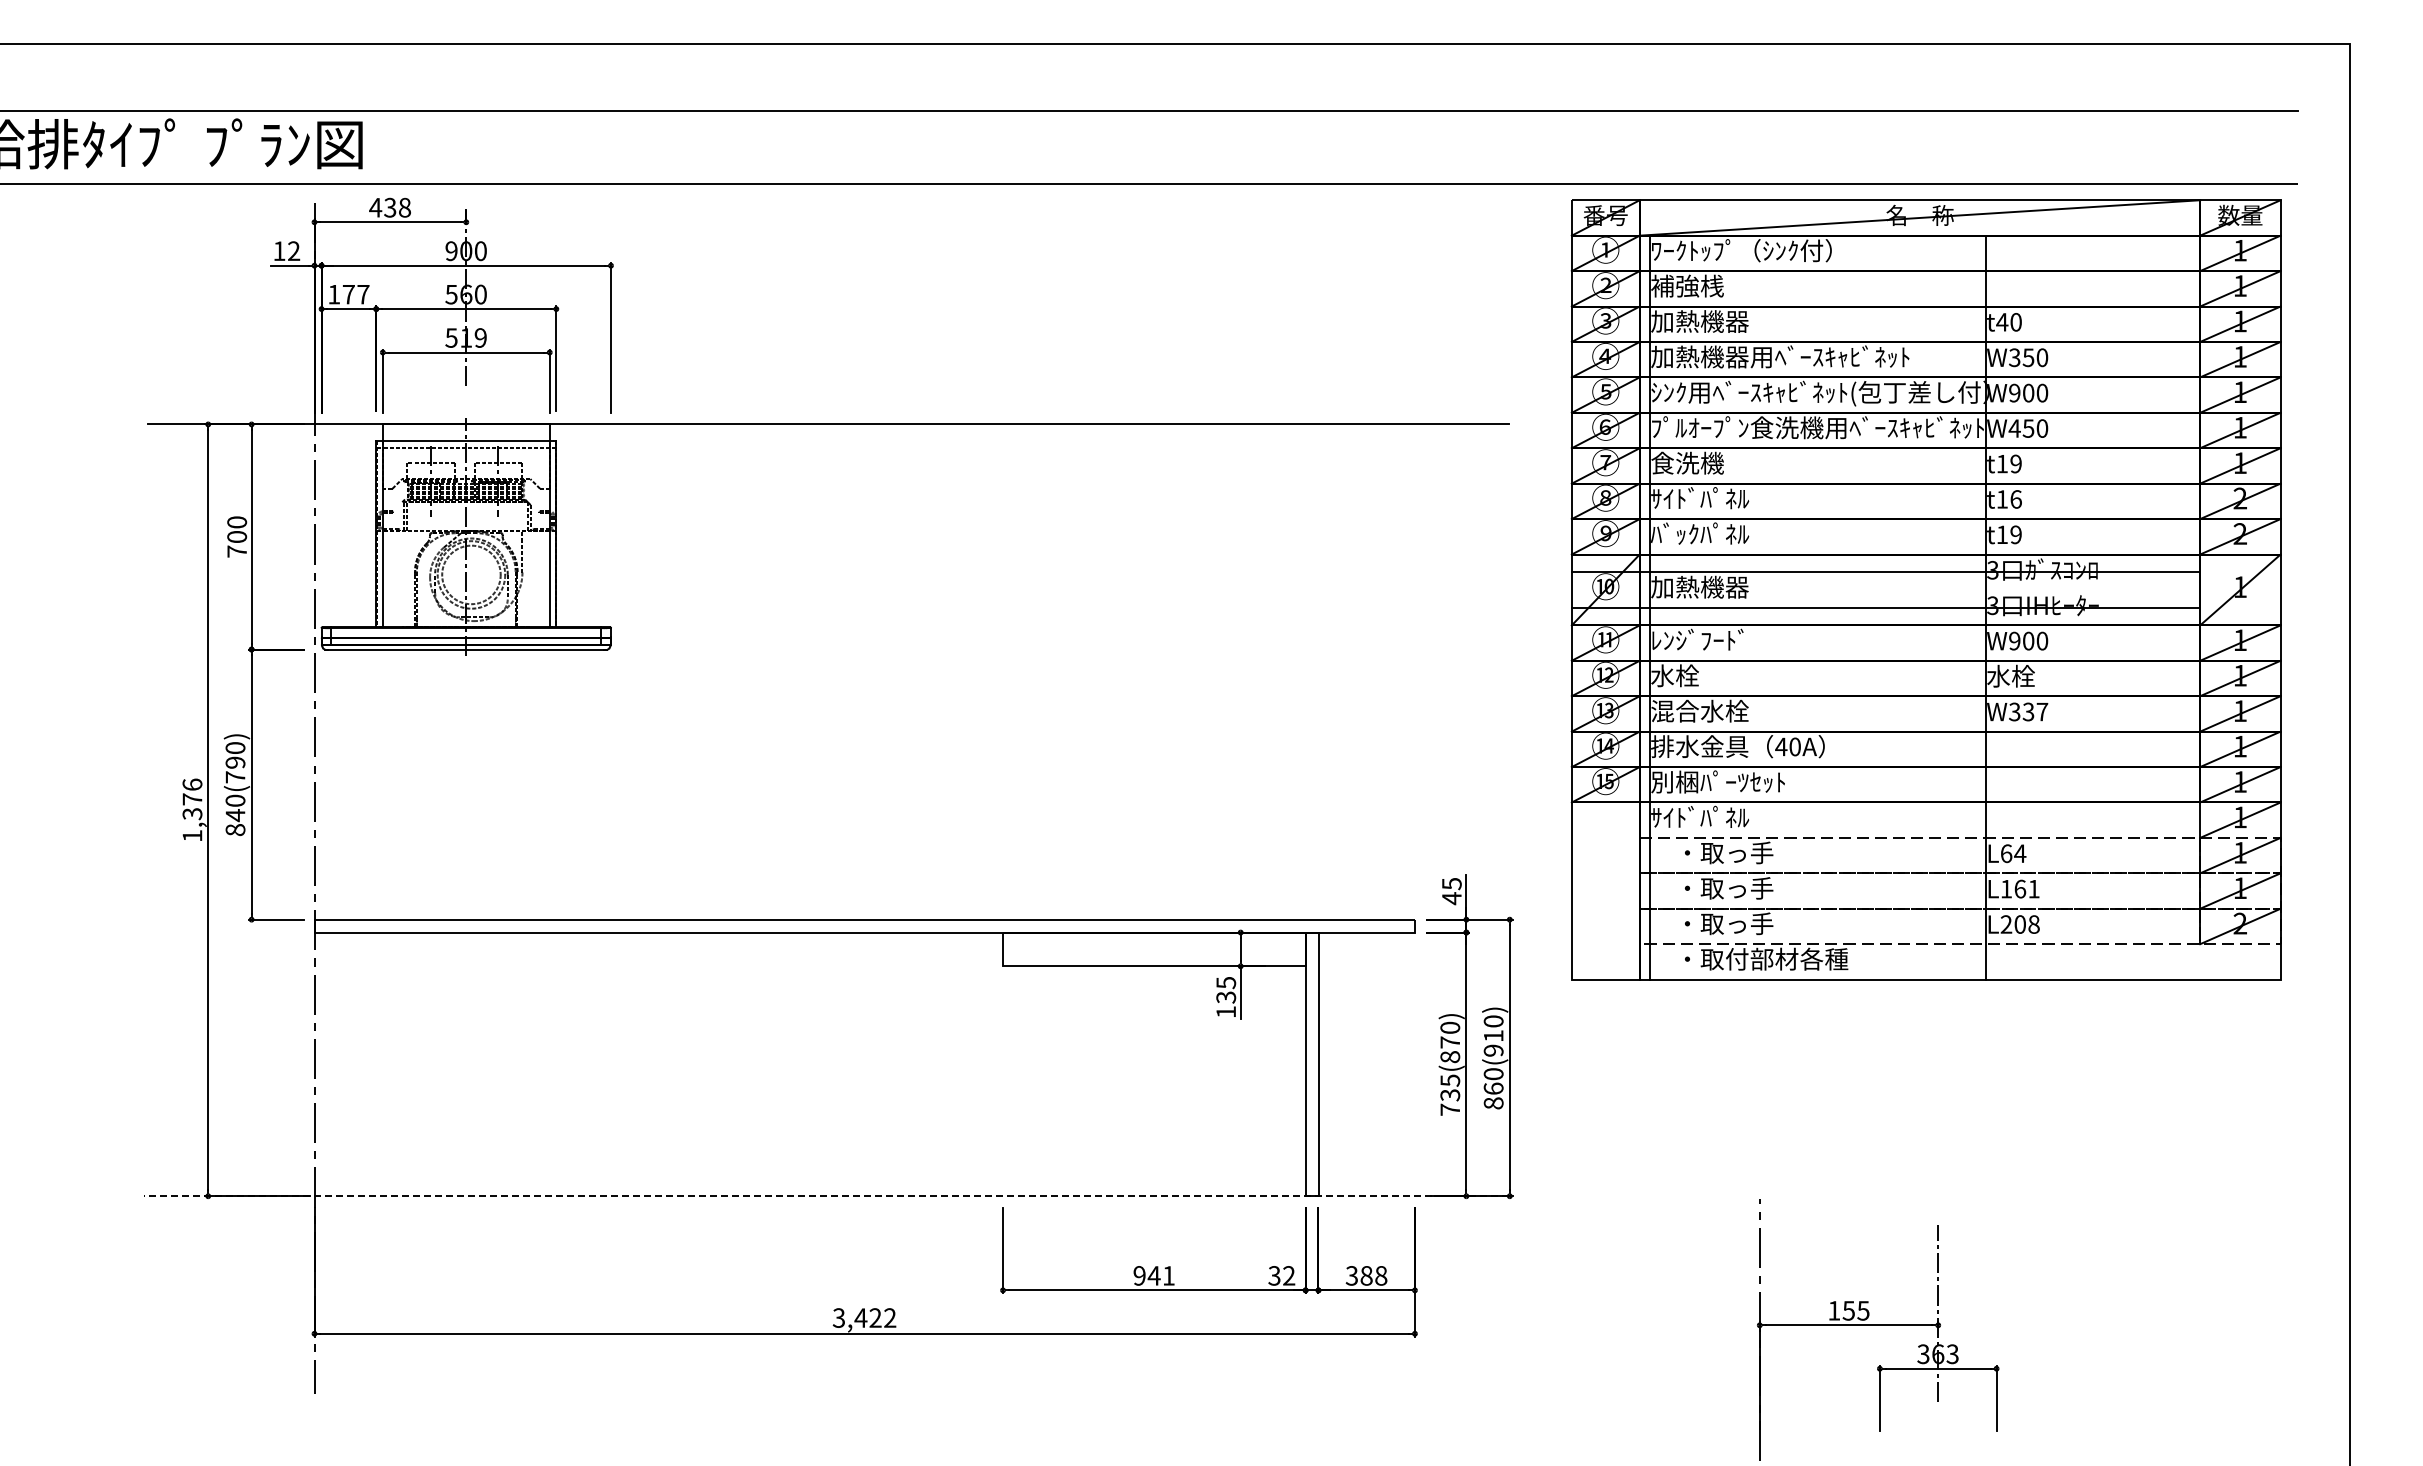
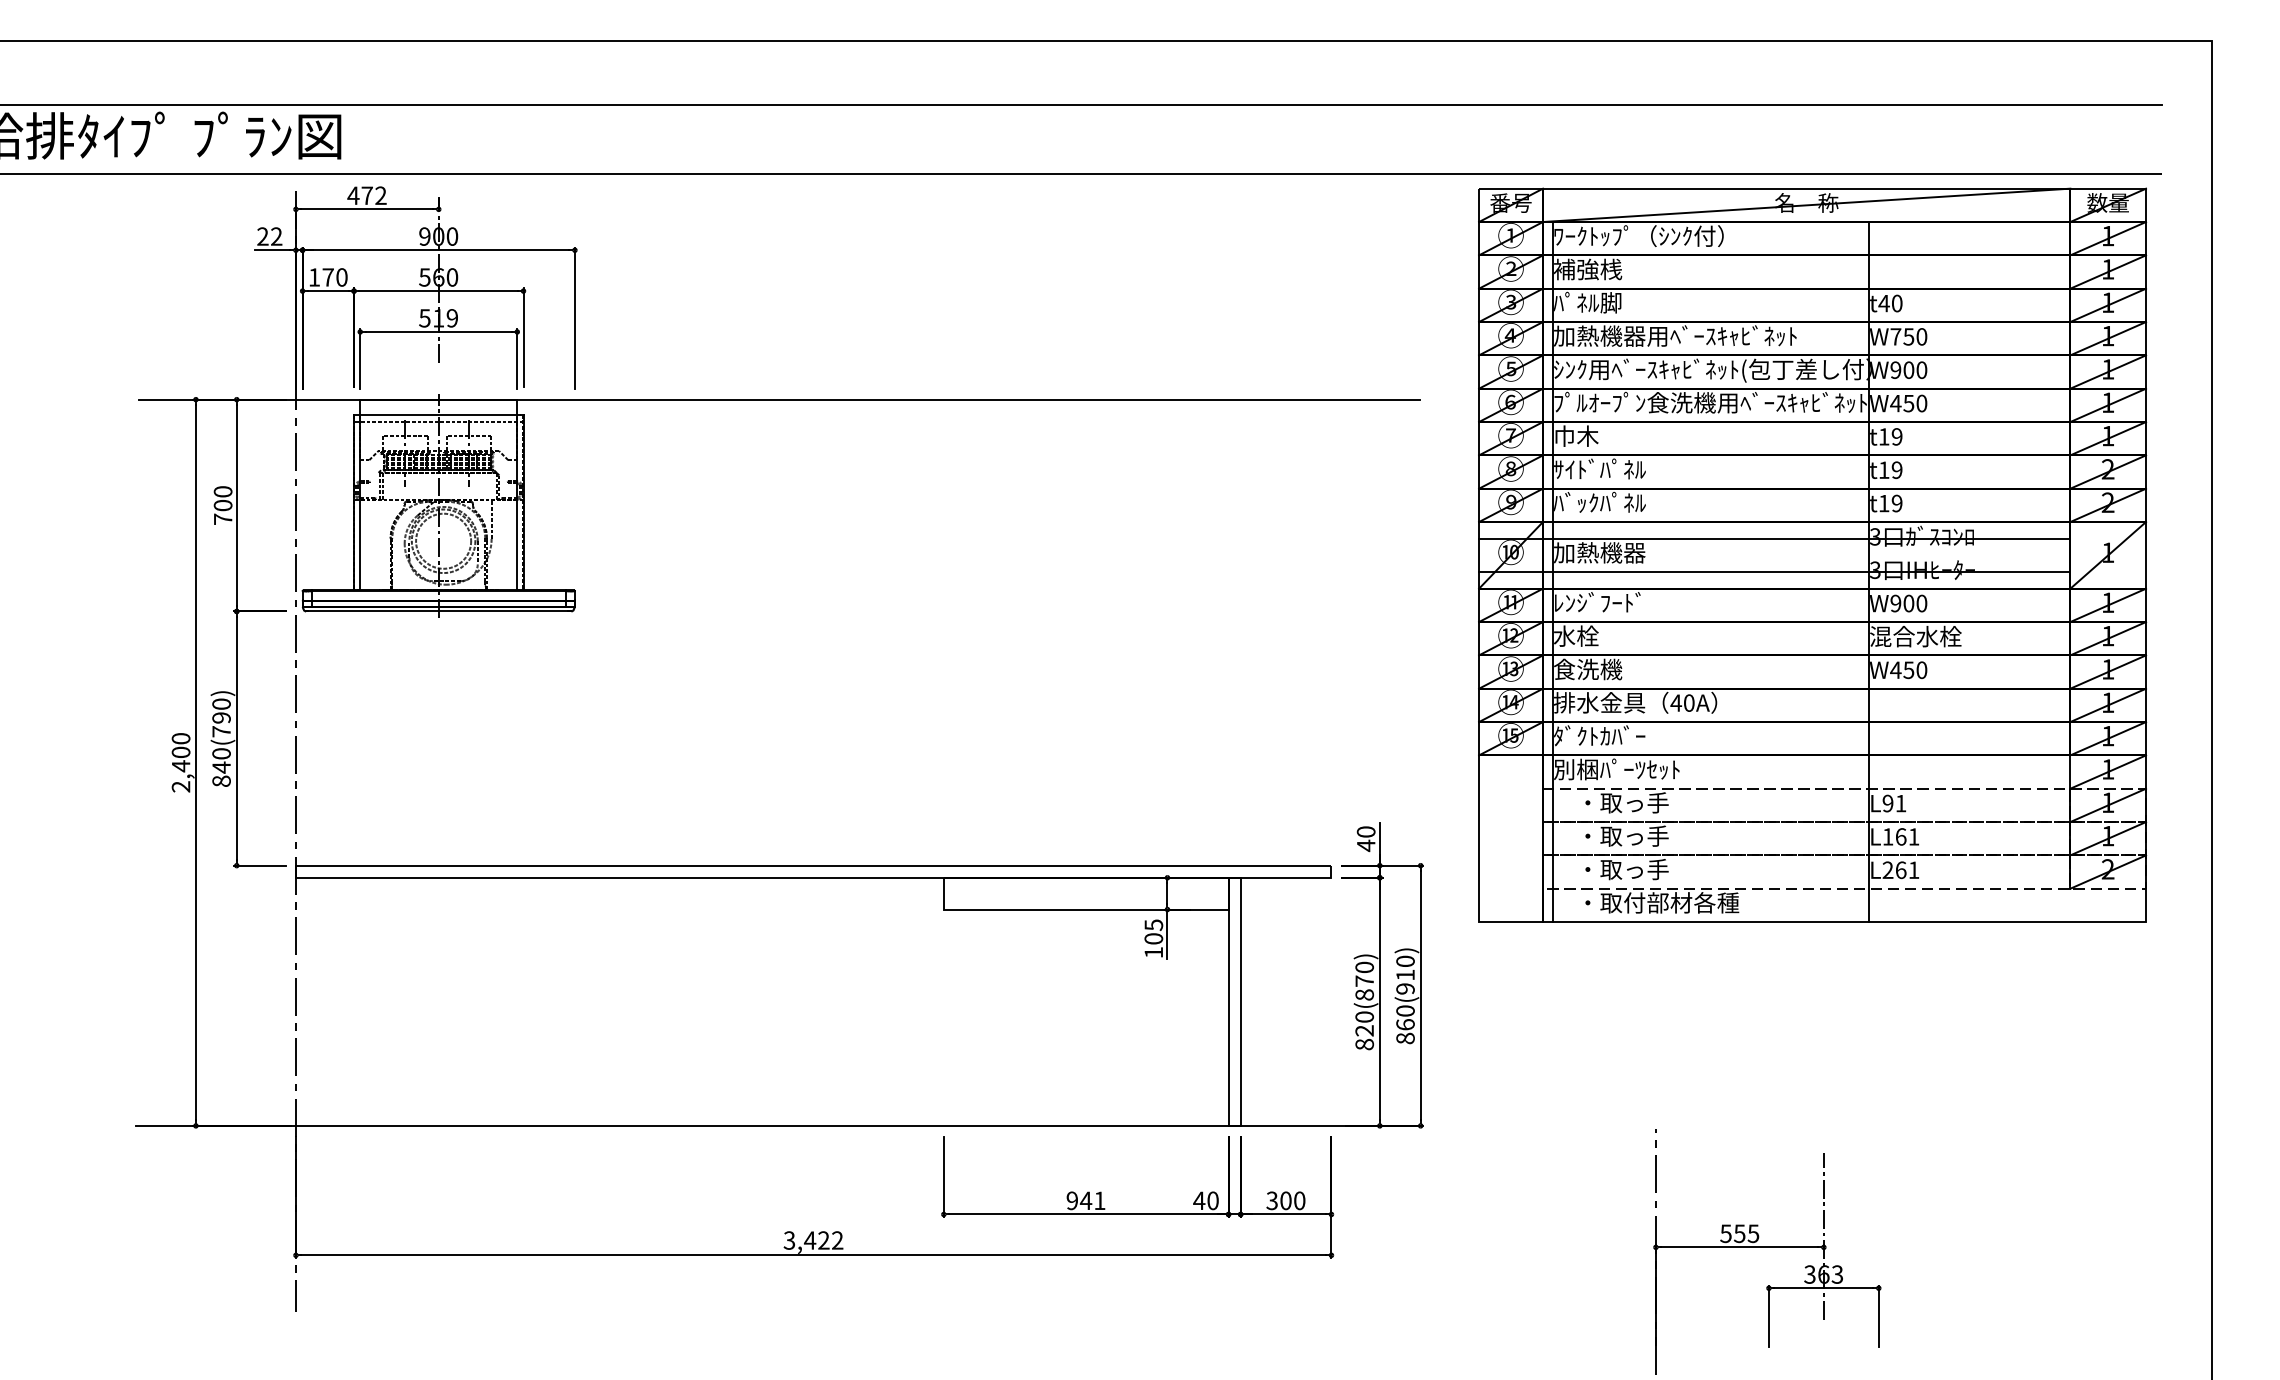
text: (397, 207) -> (374, 195), 438 -> 472
text: (279, 250) -> (262, 235), 12 -> 22
text: (363, 294) -> (342, 277), 177 -> 170
text: (1699, 320) -> (1599, 301), 加熱機器 -> ﾊﾟﾈﾙ脚
text: (2014, 357) -> (1895, 336), W350 -> W750
text: (1687, 462) -> (1587, 435), 食洗機 -> 巾木
text: (2015, 499) -> (1896, 470), t16 -> t19
text: (2035, 675) -> (1915, 635), 水栓 -> 混合水栓
text: (1699, 710) -> (1599, 668), 混合水栓 -> 食洗機
text: (2028, 711) -> (1908, 669), W337 -> W450
text: (1717, 781) -> (1616, 735), 別梱ﾊﾟｰﾂｾｯﾄ -> ﾀﾞｸﾄｶﾊﾞｰ
text: (192, 809) -> (181, 761), 1,376 -> 2,400
text: (1717, 817) -> (1616, 769), ｻｲﾄﾞﾊﾟﾈﾙ -> 別梱ﾊﾟｰﾂｾｯﾄ
text: (2013, 853) -> (1894, 803), L64 -> L91
text: (1451, 884) -> (1365, 832), 45 -> 40
text: (2026, 924) -> (1906, 870), L208 -> L261
text: (1225, 997) -> (1153, 938), 135 -> 105
text: (1450, 1094) -> (1364, 1030), 735(870) -> 820(870)
line: (825, 1196) -> (776, 1126), dashed -> solid
text: (1281, 1275) -> (1205, 1200), 32 -> 40
text: (1373, 1275) -> (1292, 1200), 388 -> 300
text: (1834, 1310) -> (1726, 1233), 155 -> 555

